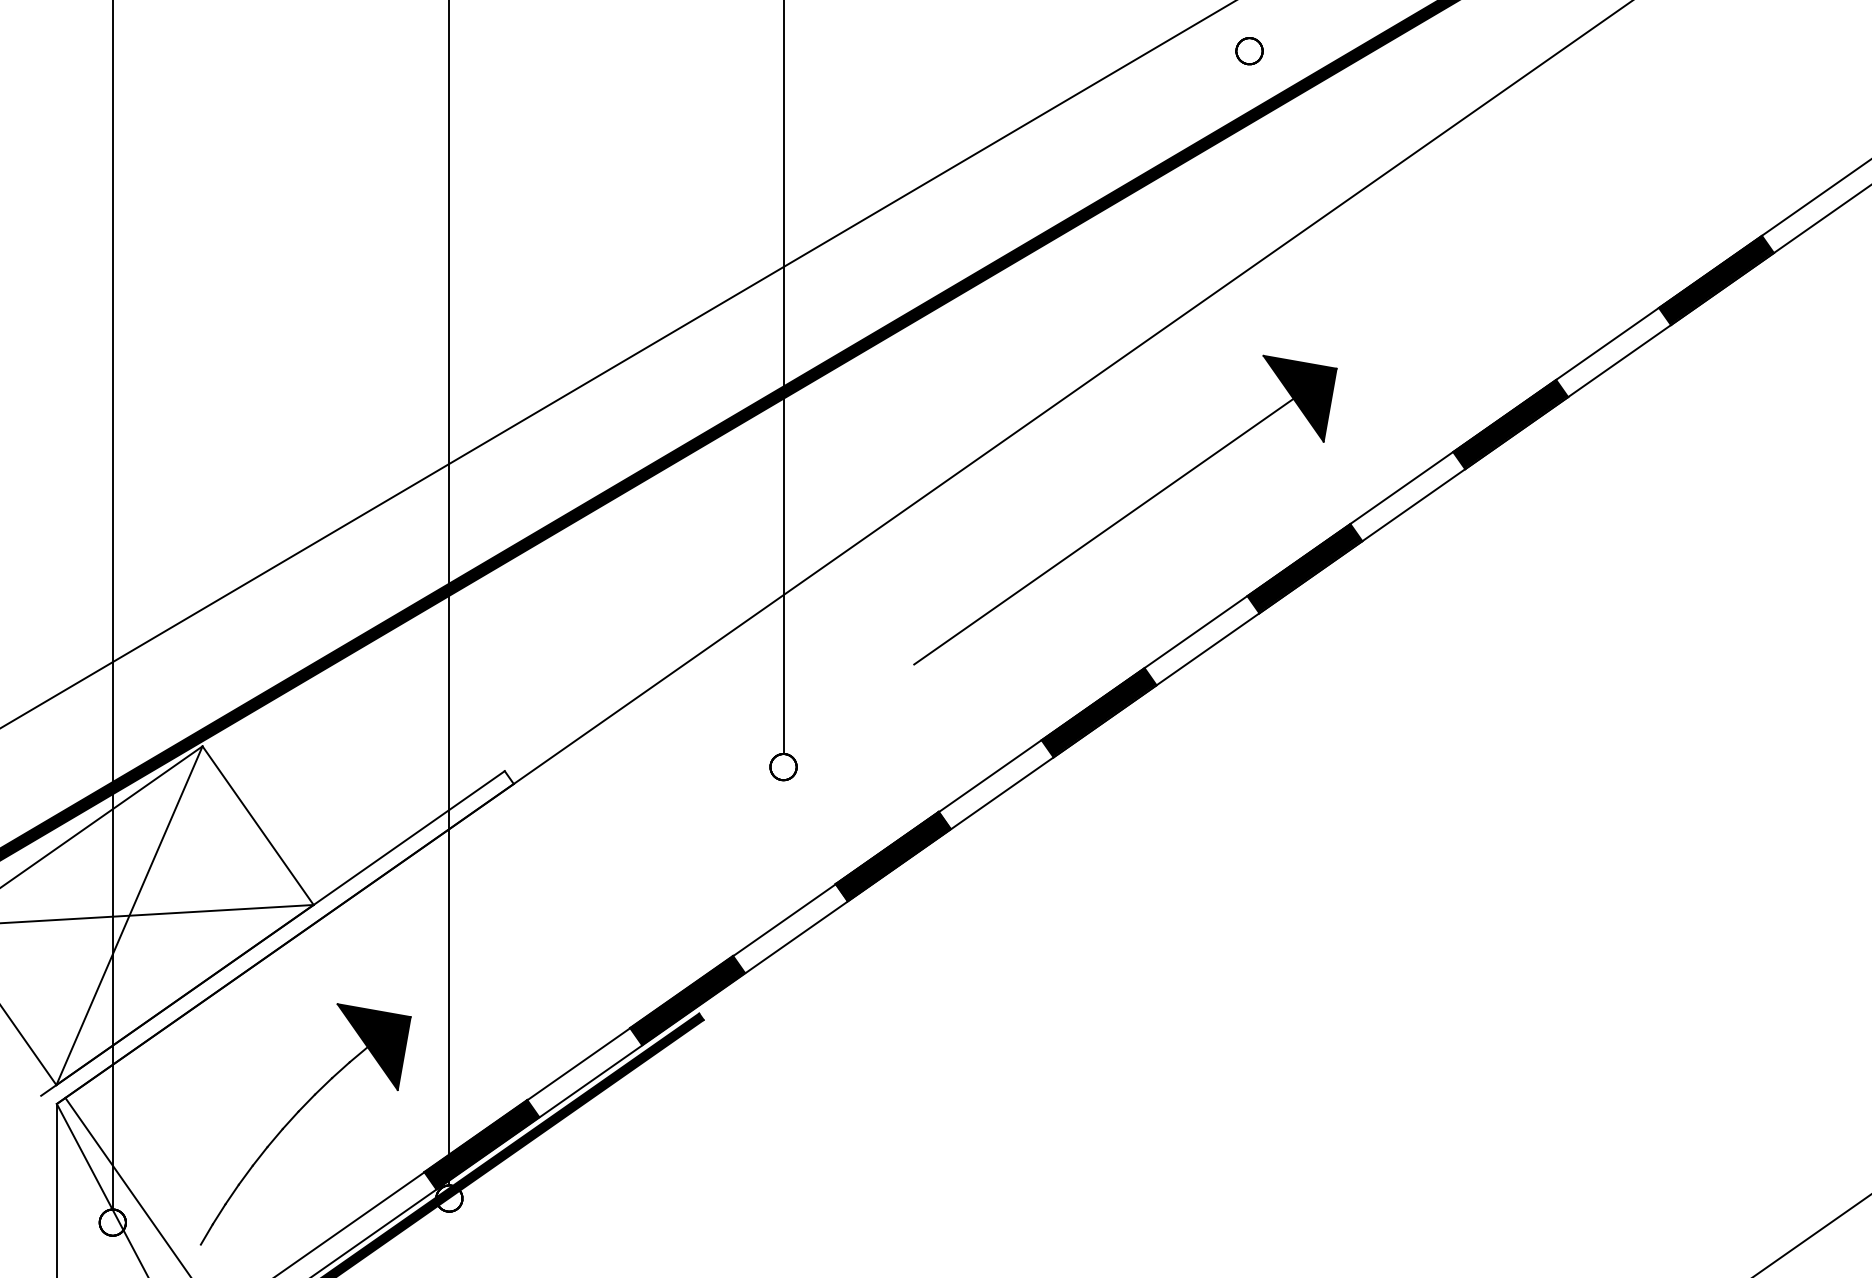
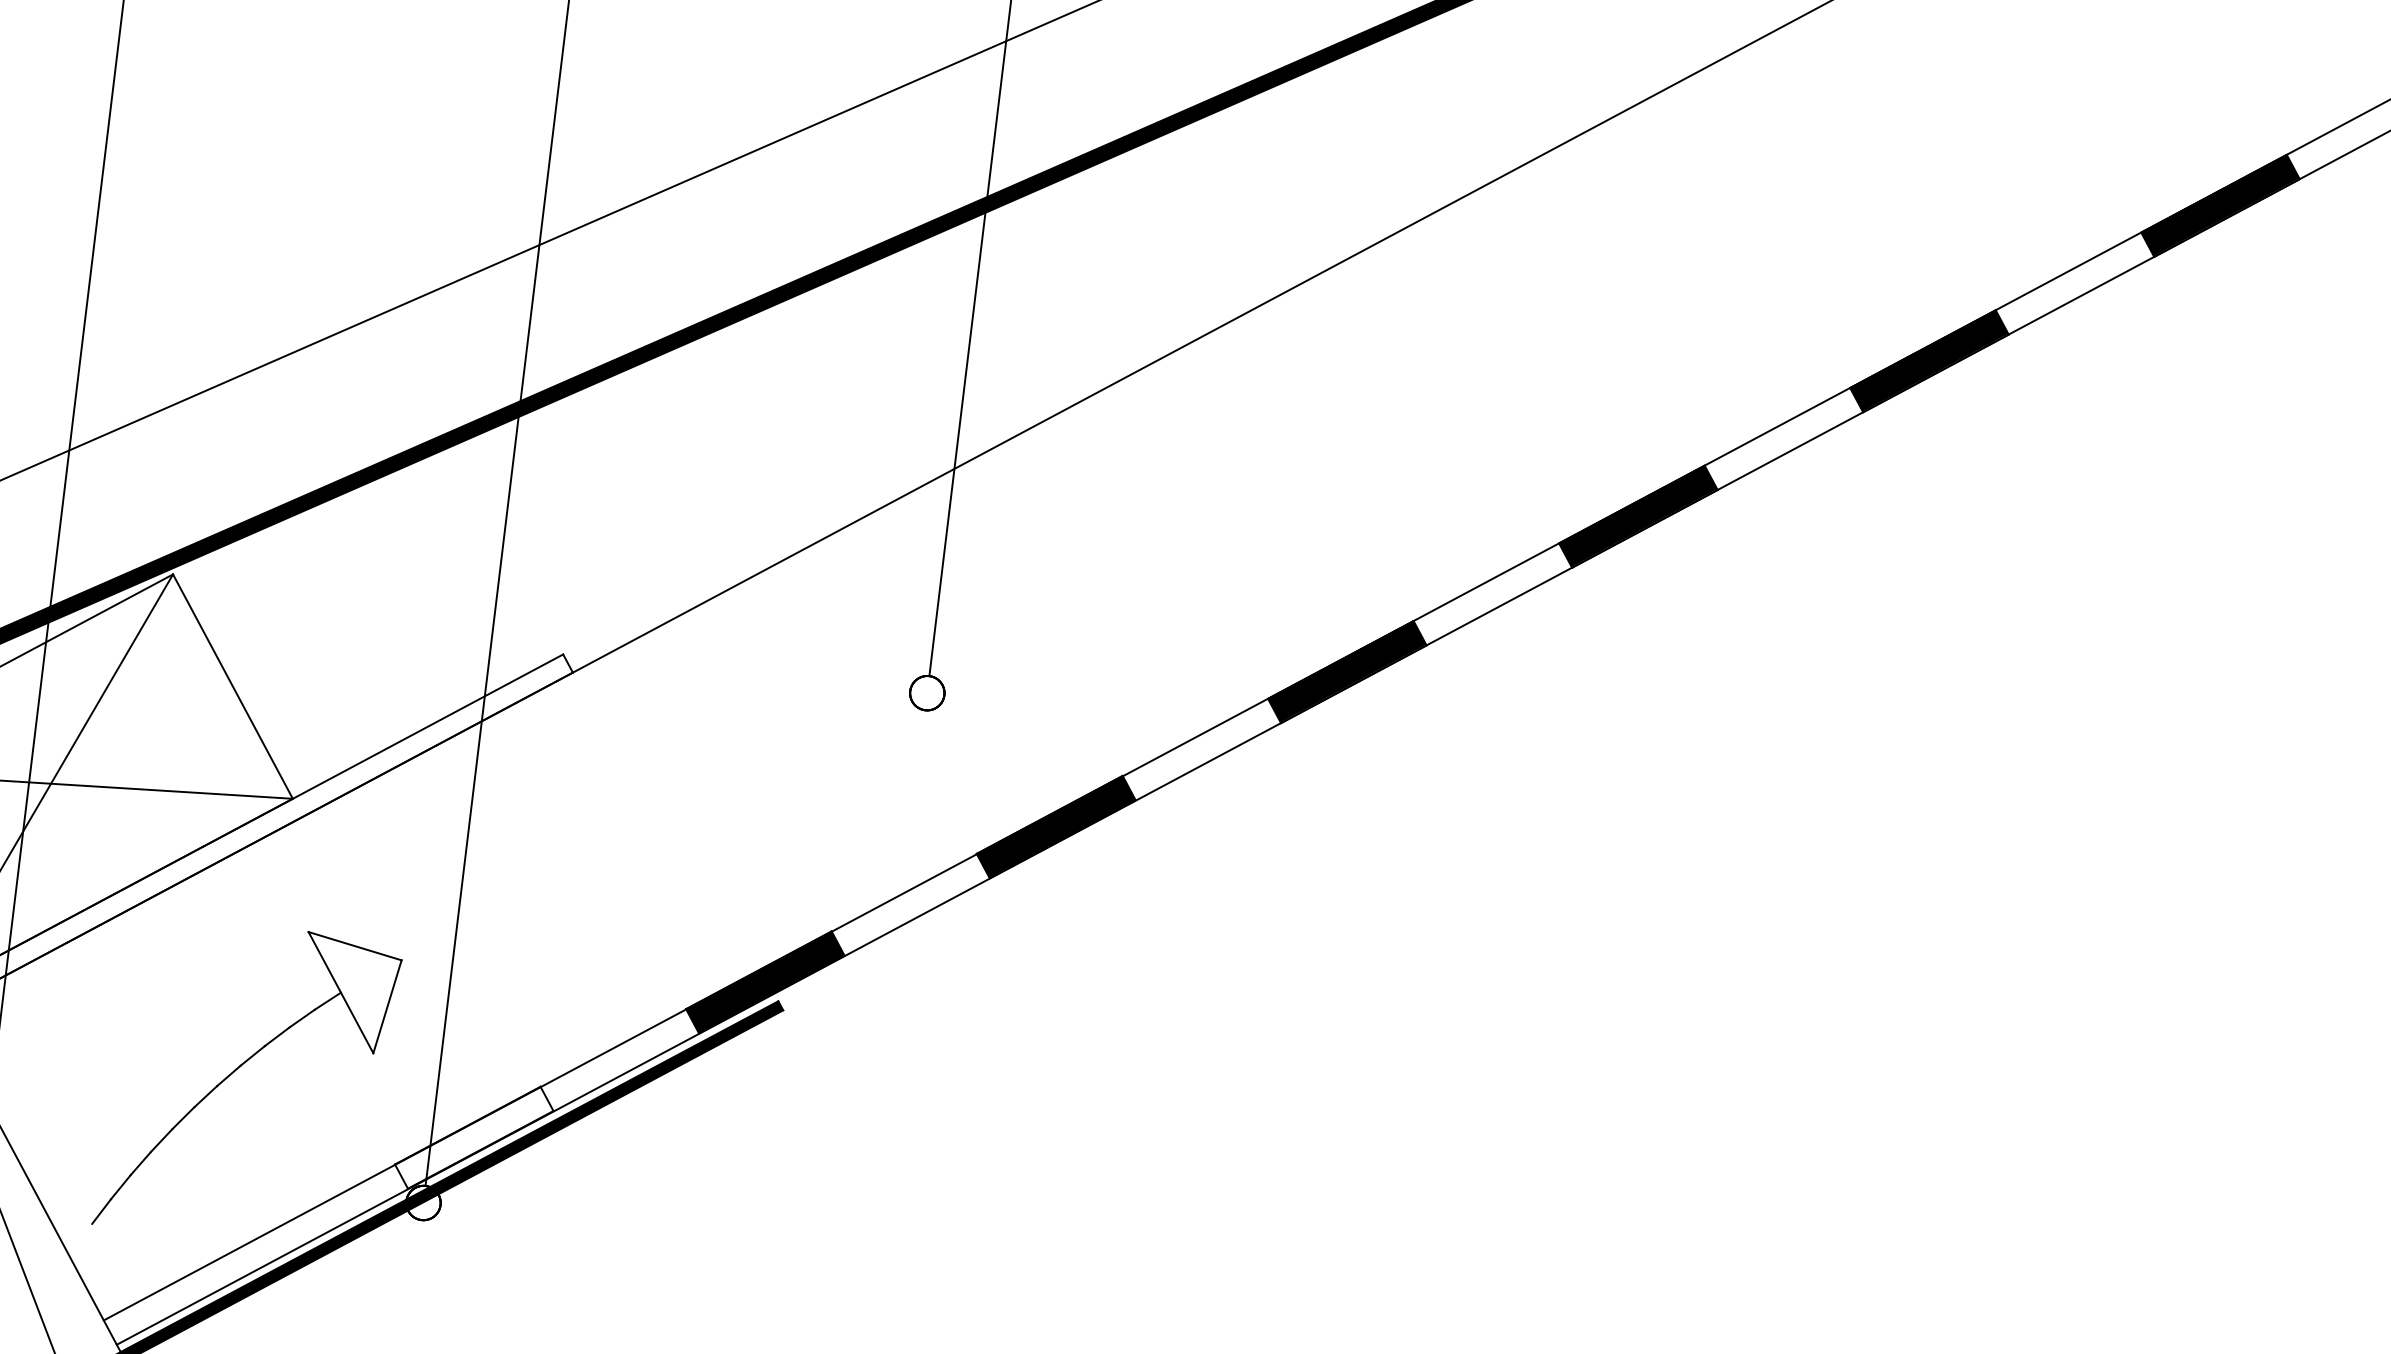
part: (1125, 509) -> (1413, 411), removed
fill: (373, 1046) -> (348, 992), removed
fill: (480, 1144) -> (472, 1137), removed

